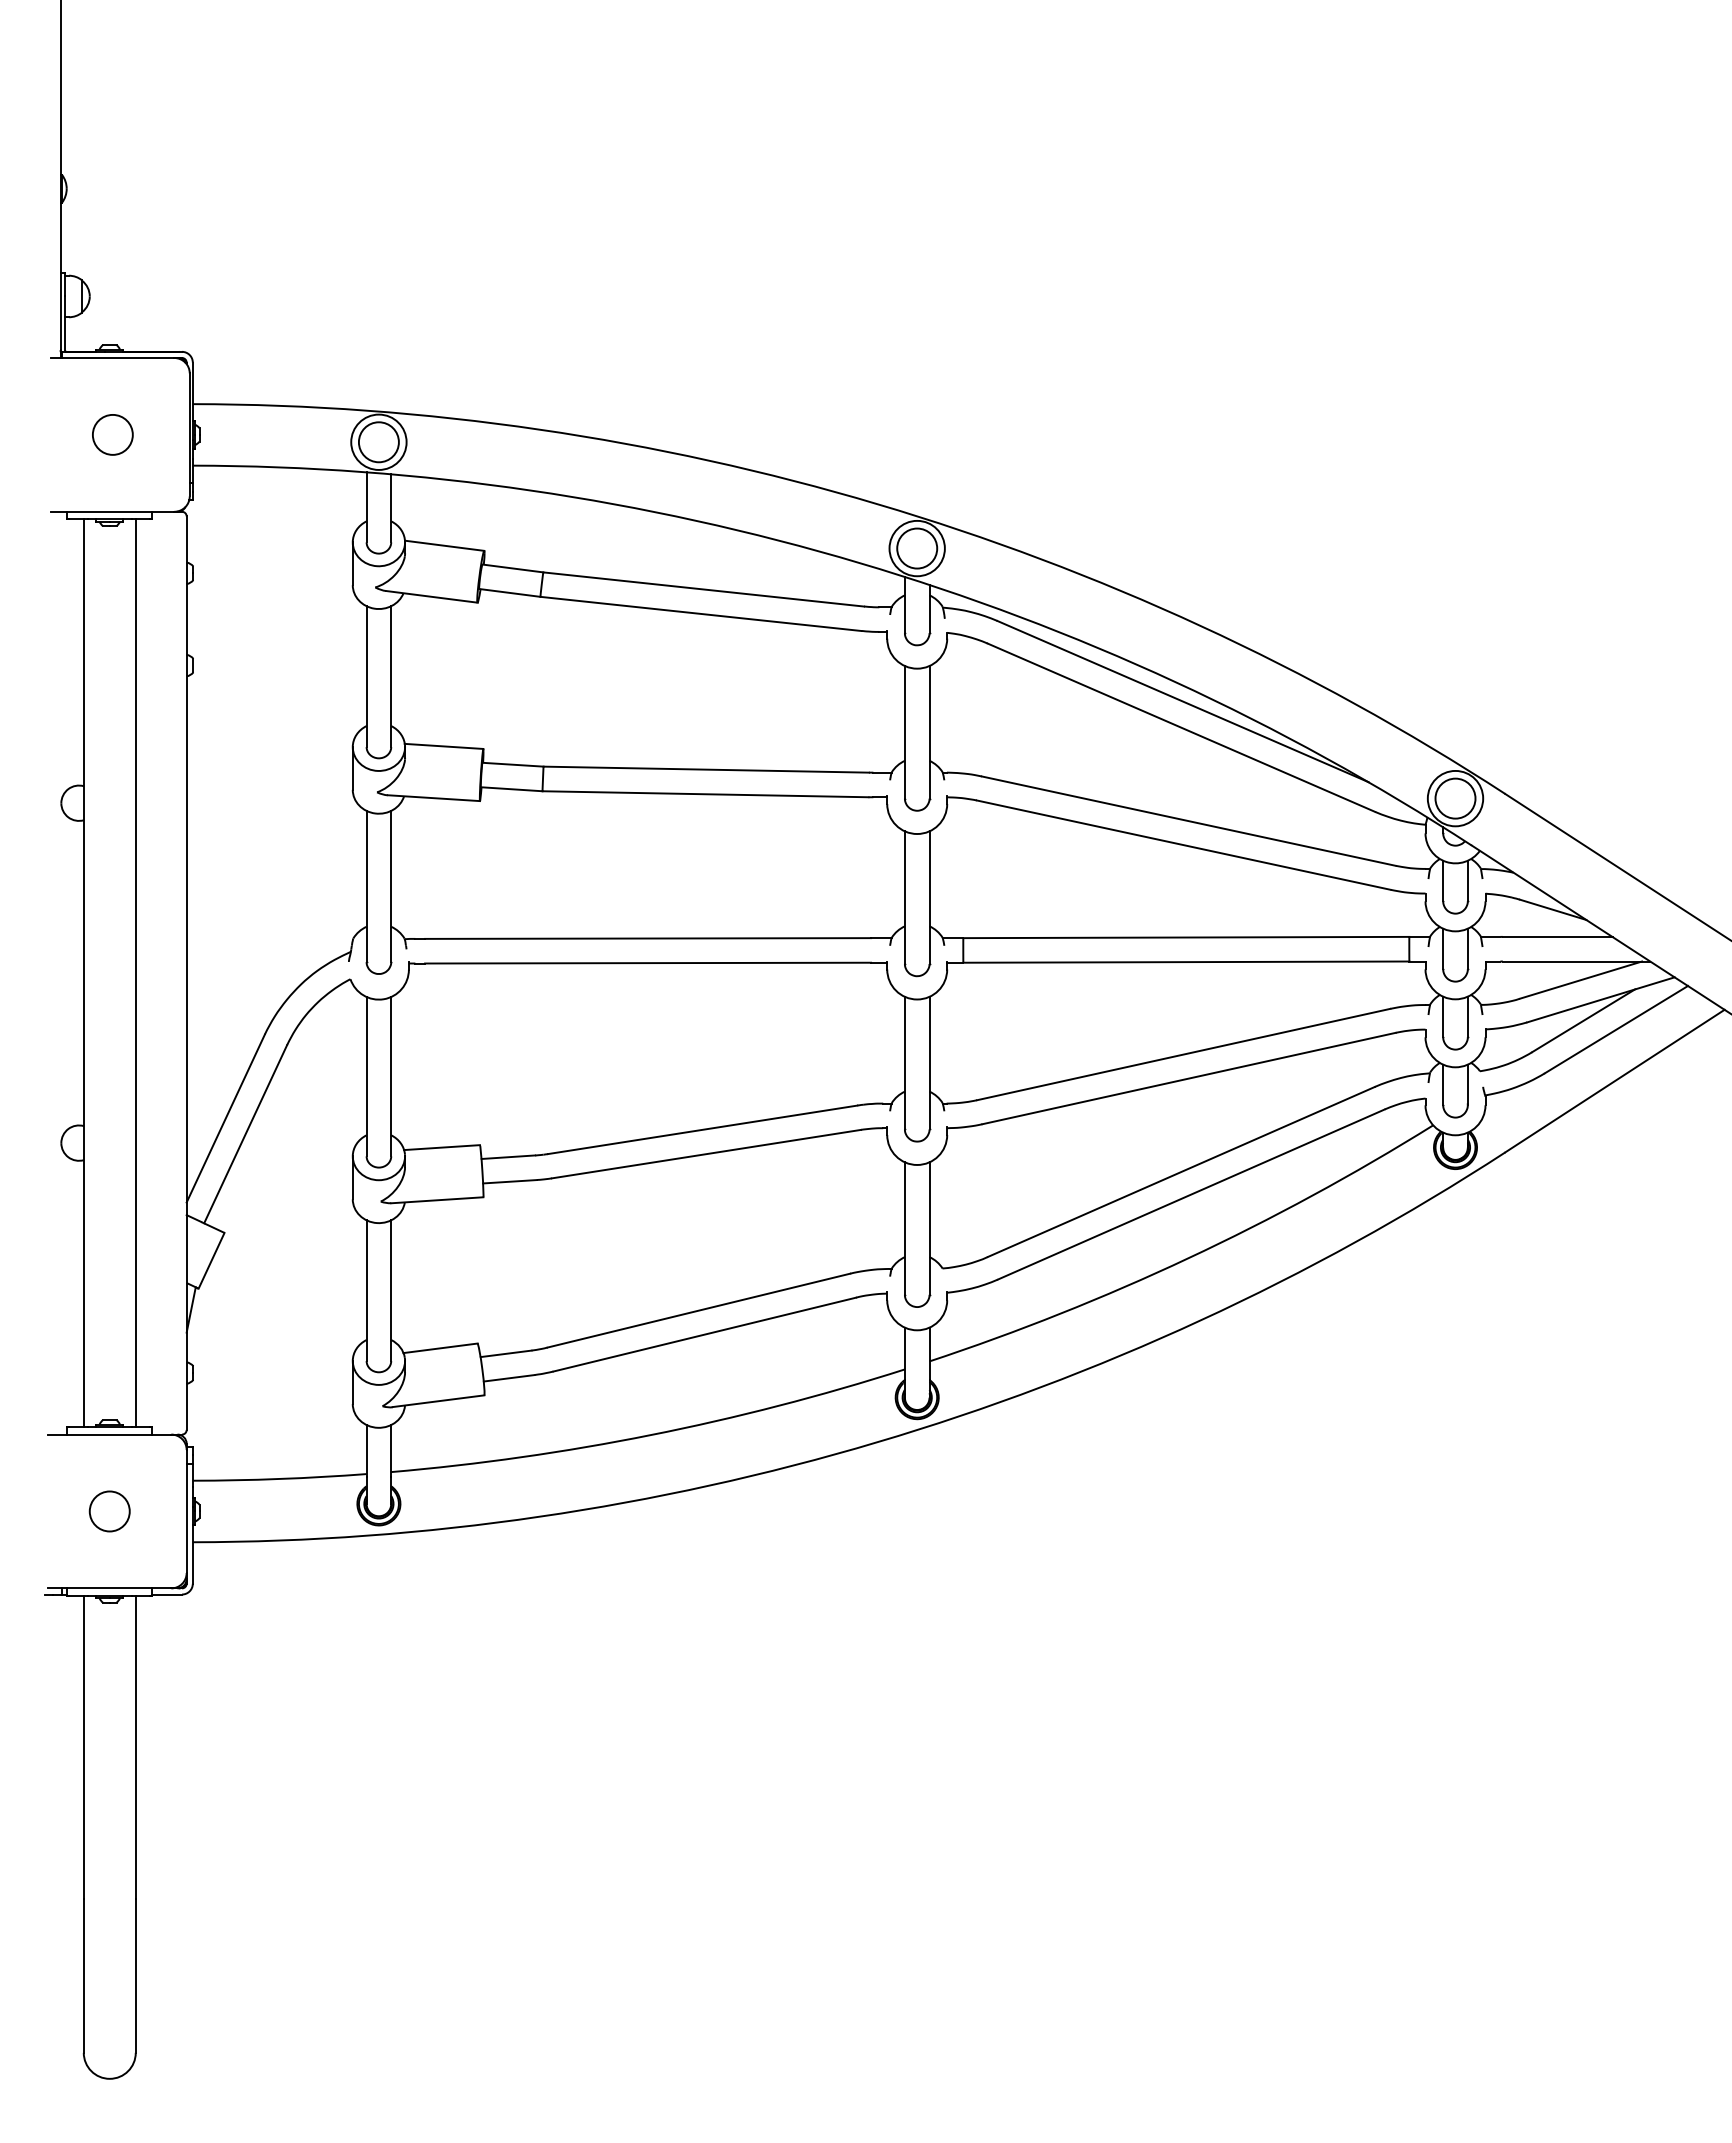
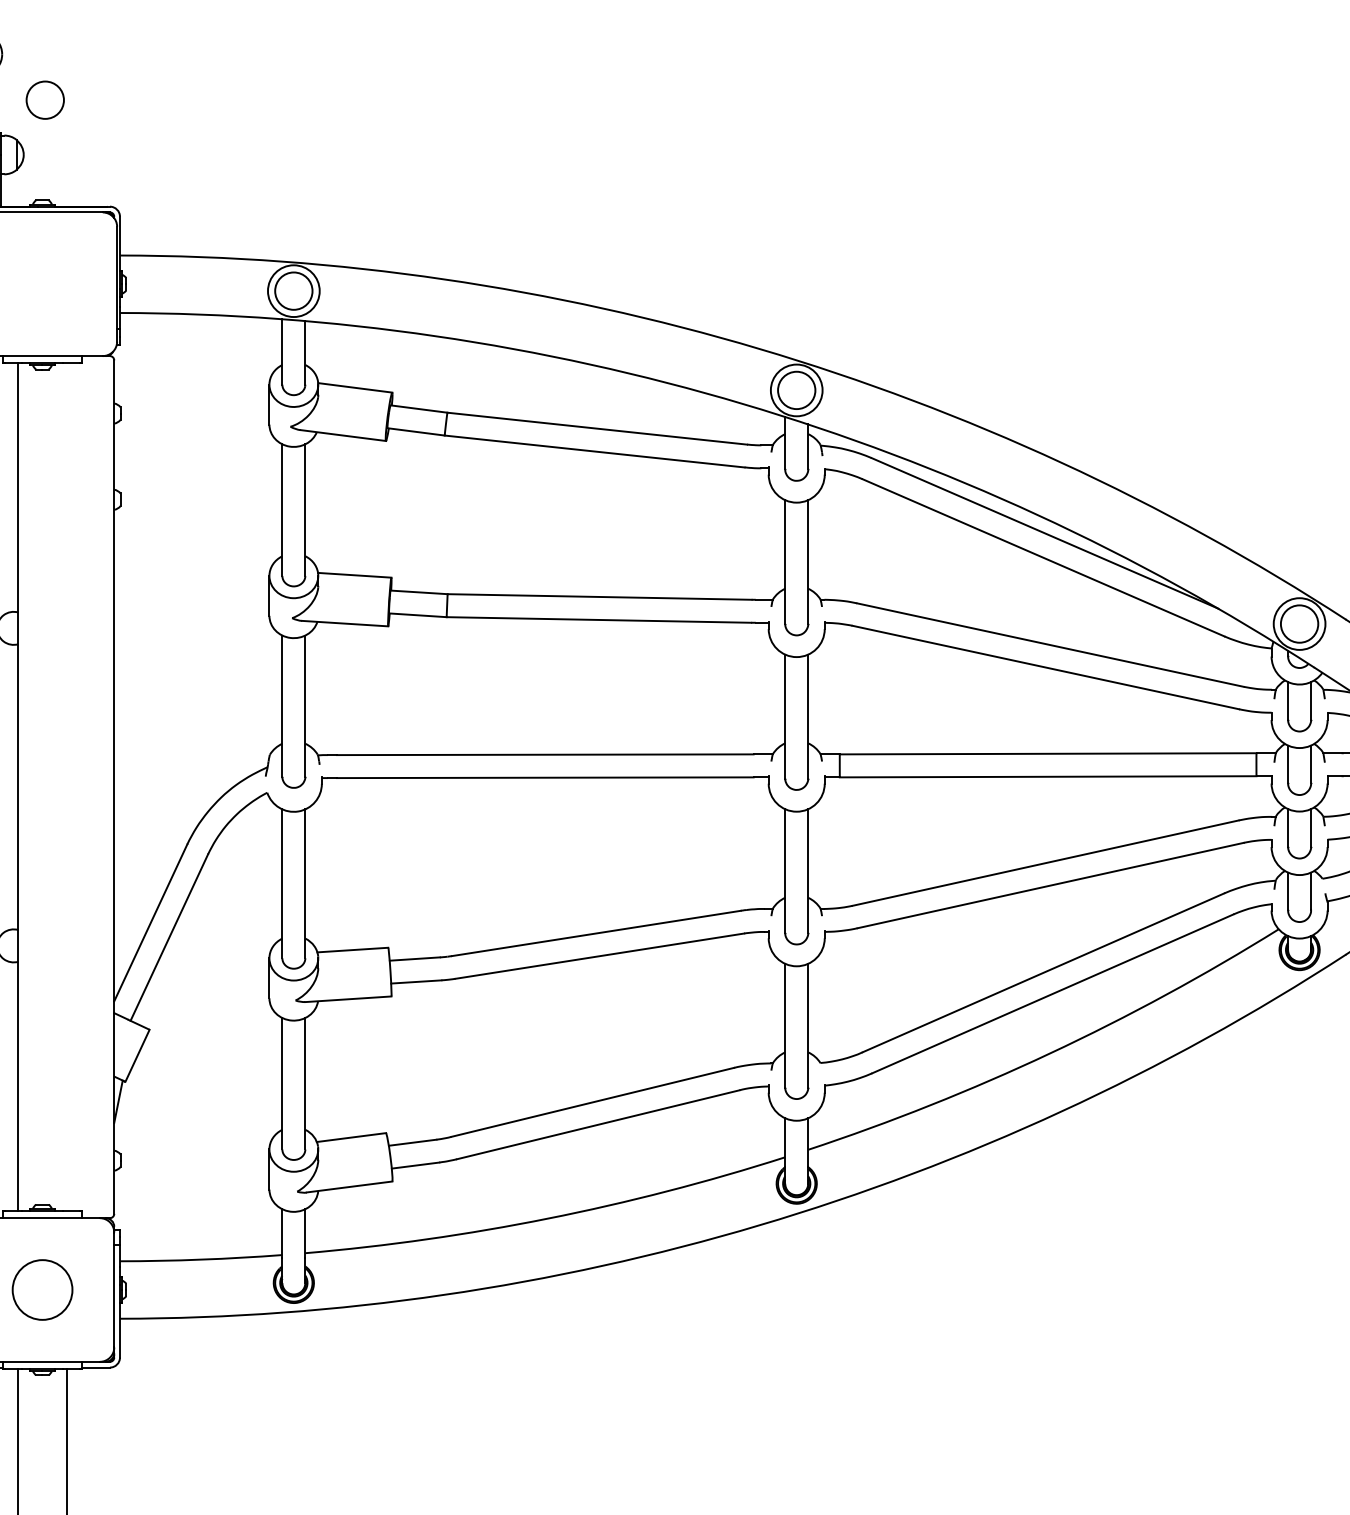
circle: (112, 434) -> (44, 99), moved
line: (135, 972) -> (66, 786), removed
circle: (109, 1511) -> (42, 1290), size x1.6

